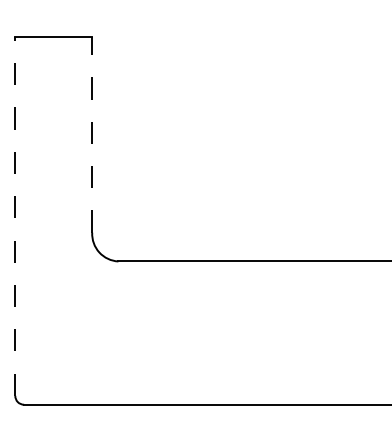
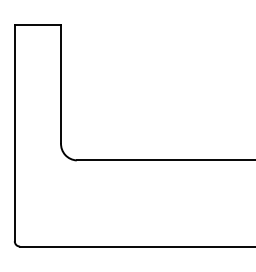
line: (92, 135) -> (61, 84), dashed -> solid
line: (14, 216) -> (14, 133), dashed -> solid

